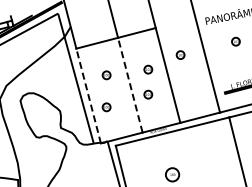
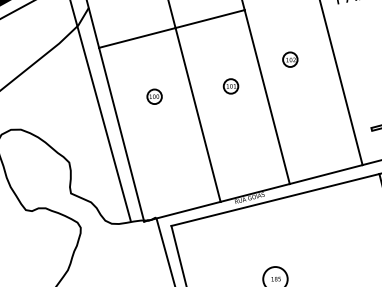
line: (130, 85) -> (198, 115), dashed -> solid
part: (148, 94) -> (231, 131), removed
line: (88, 96) -> (121, 135), dashed -> solid
part: (106, 107) -> (154, 155), removed

